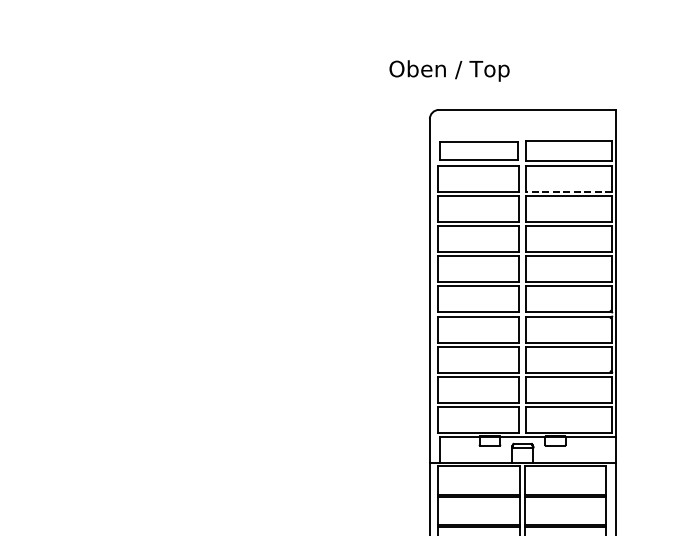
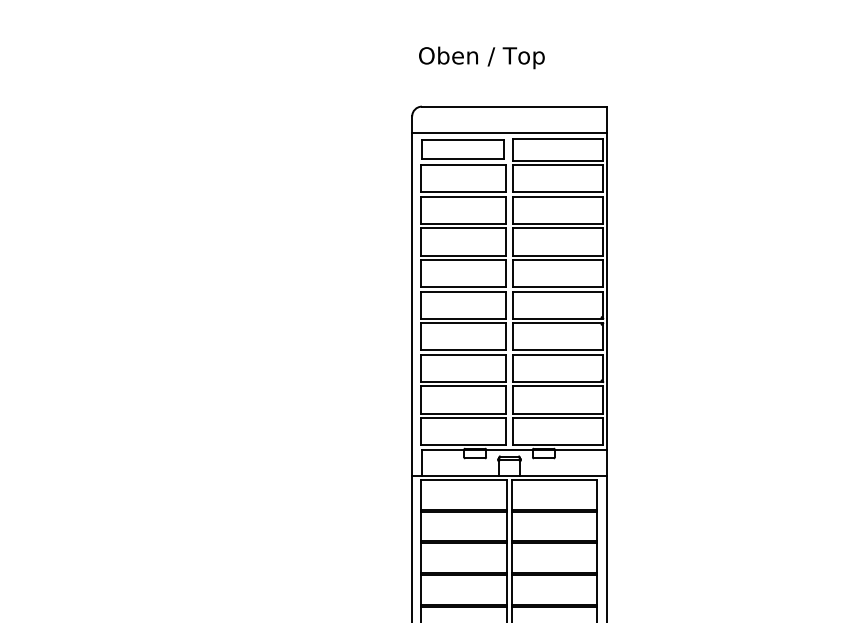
text: (449, 70) -> (481, 57), moved
line: (522, 134) -> (509, 132), added
line: (568, 191) -> (557, 192), dashed -> solid

